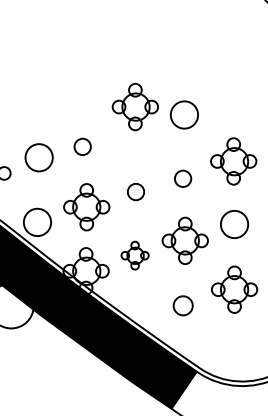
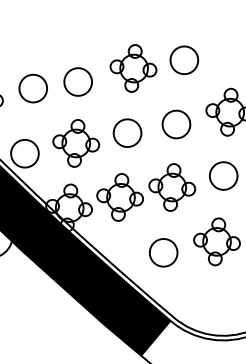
part: (134, 107) -> (132, 68), moved
part: (82, 146) -> (78, 81), size x1.67
part: (182, 178) -> (175, 124), size x1.67
part: (135, 191) -> (127, 132), size x1.67
part: (134, 255) -> (119, 197), size x1.67
part: (182, 305) -> (162, 252), size x1.43

